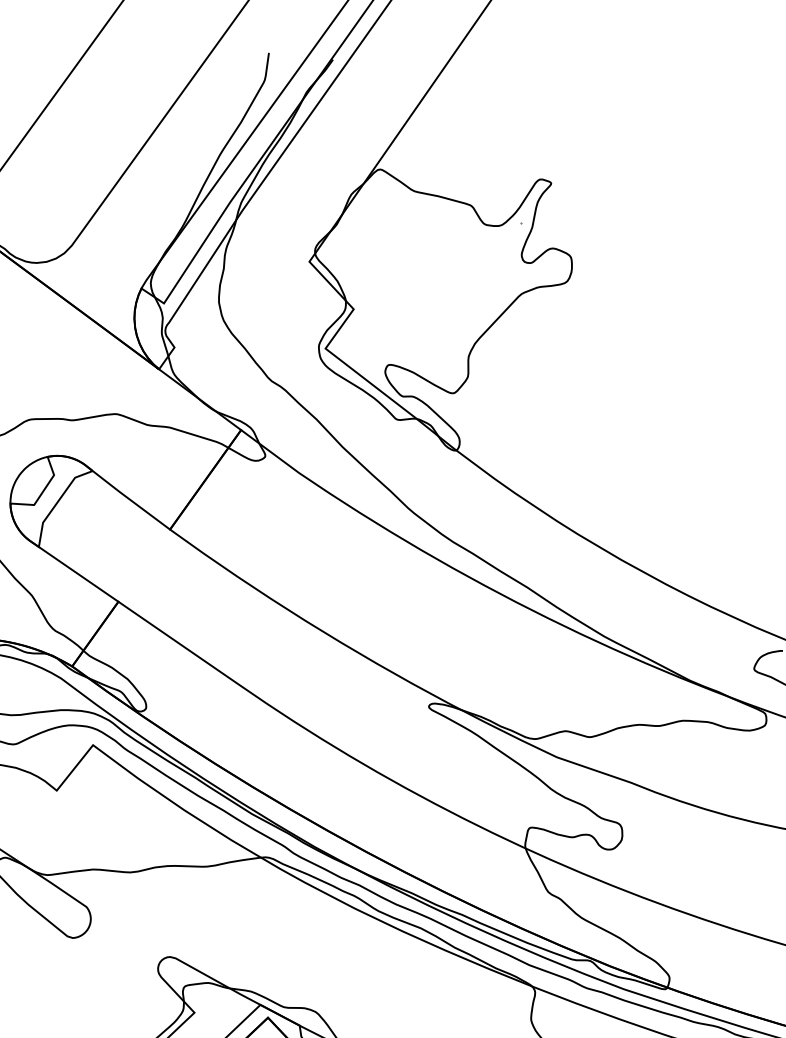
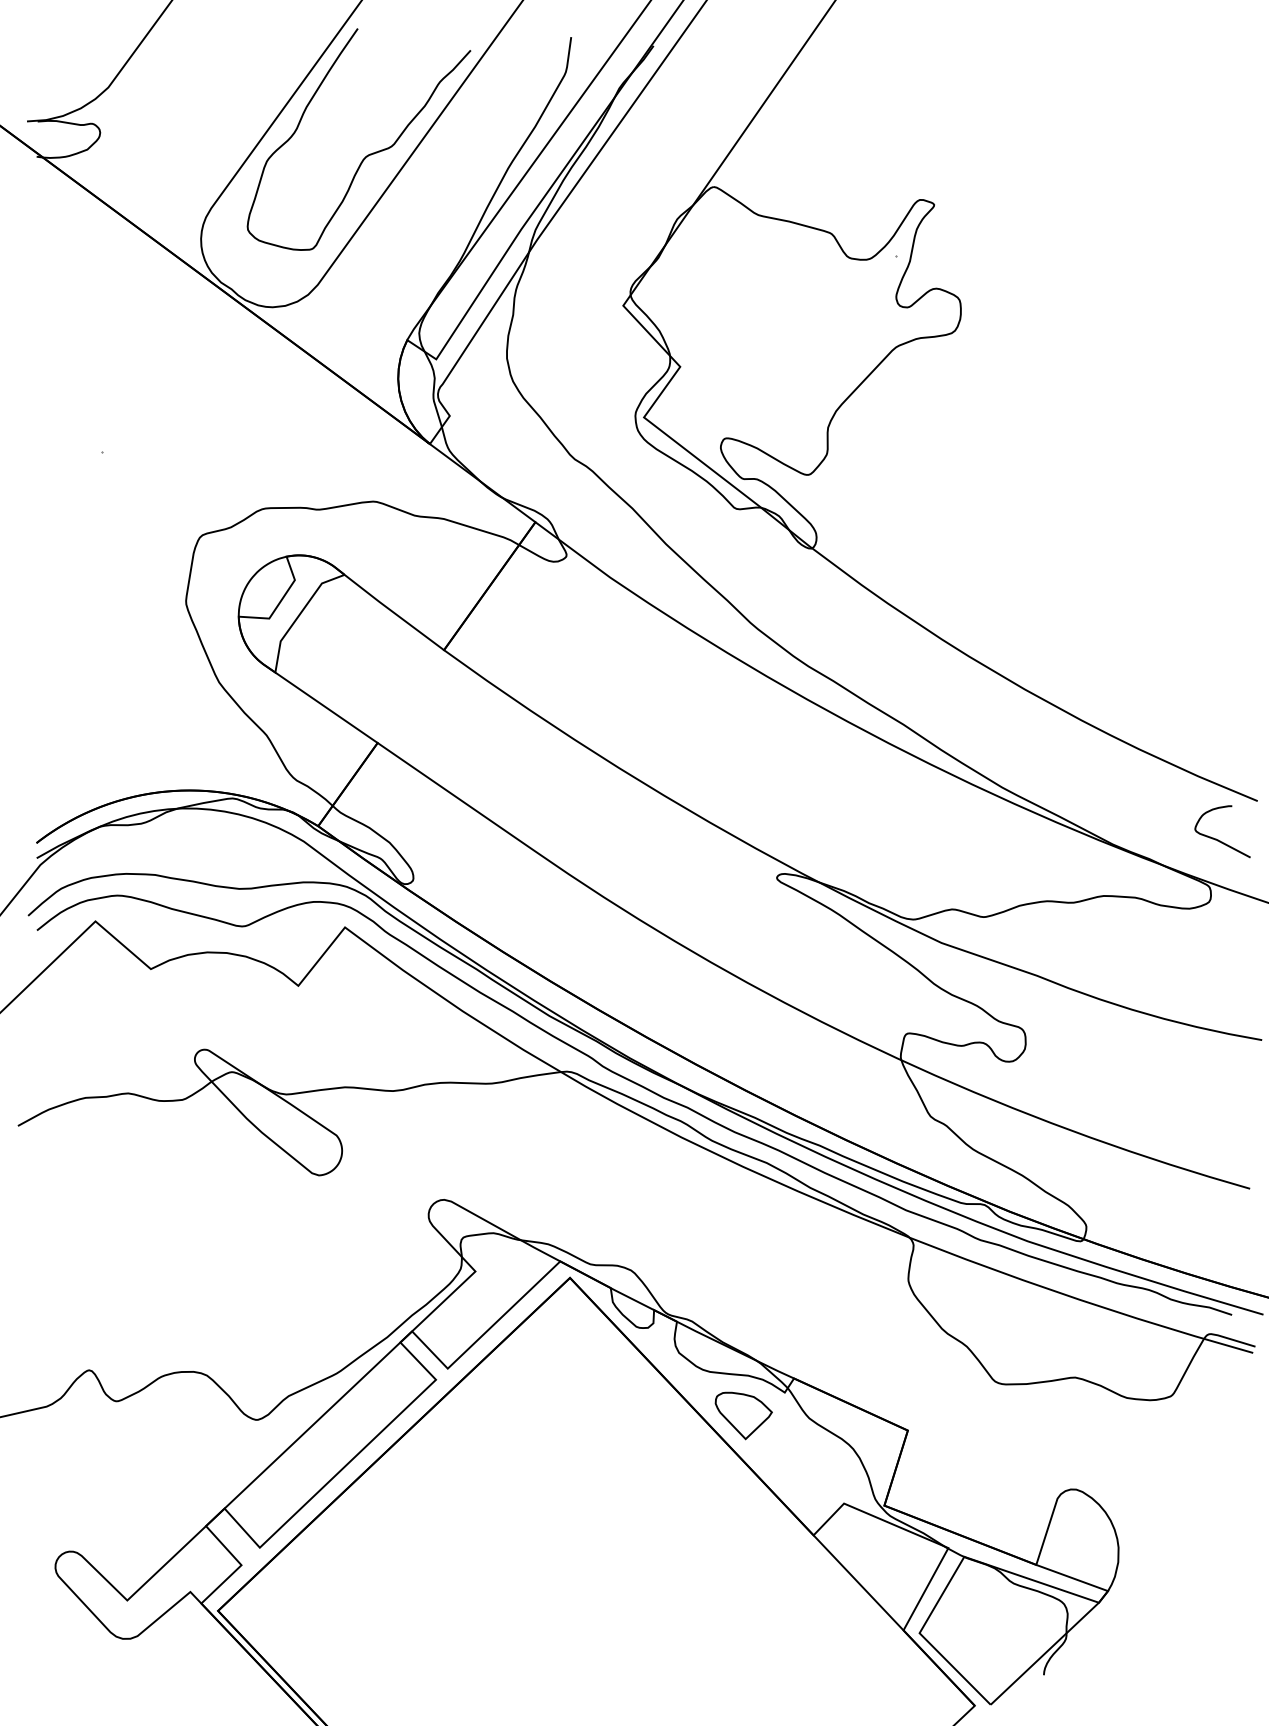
curve: (109, 144) -> (366, 155), added

